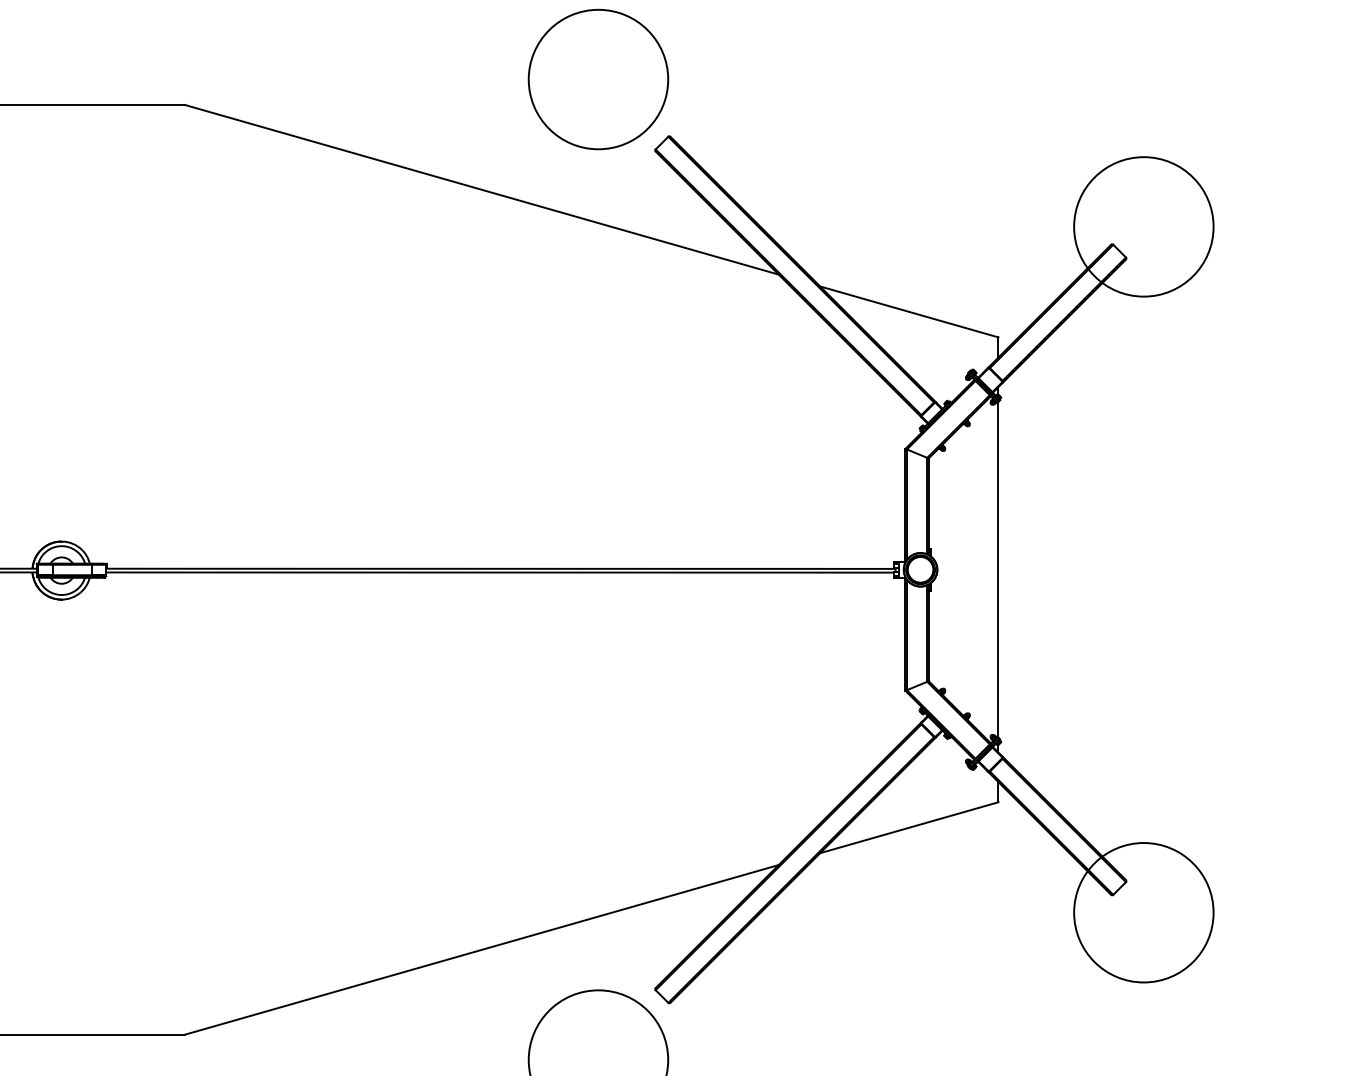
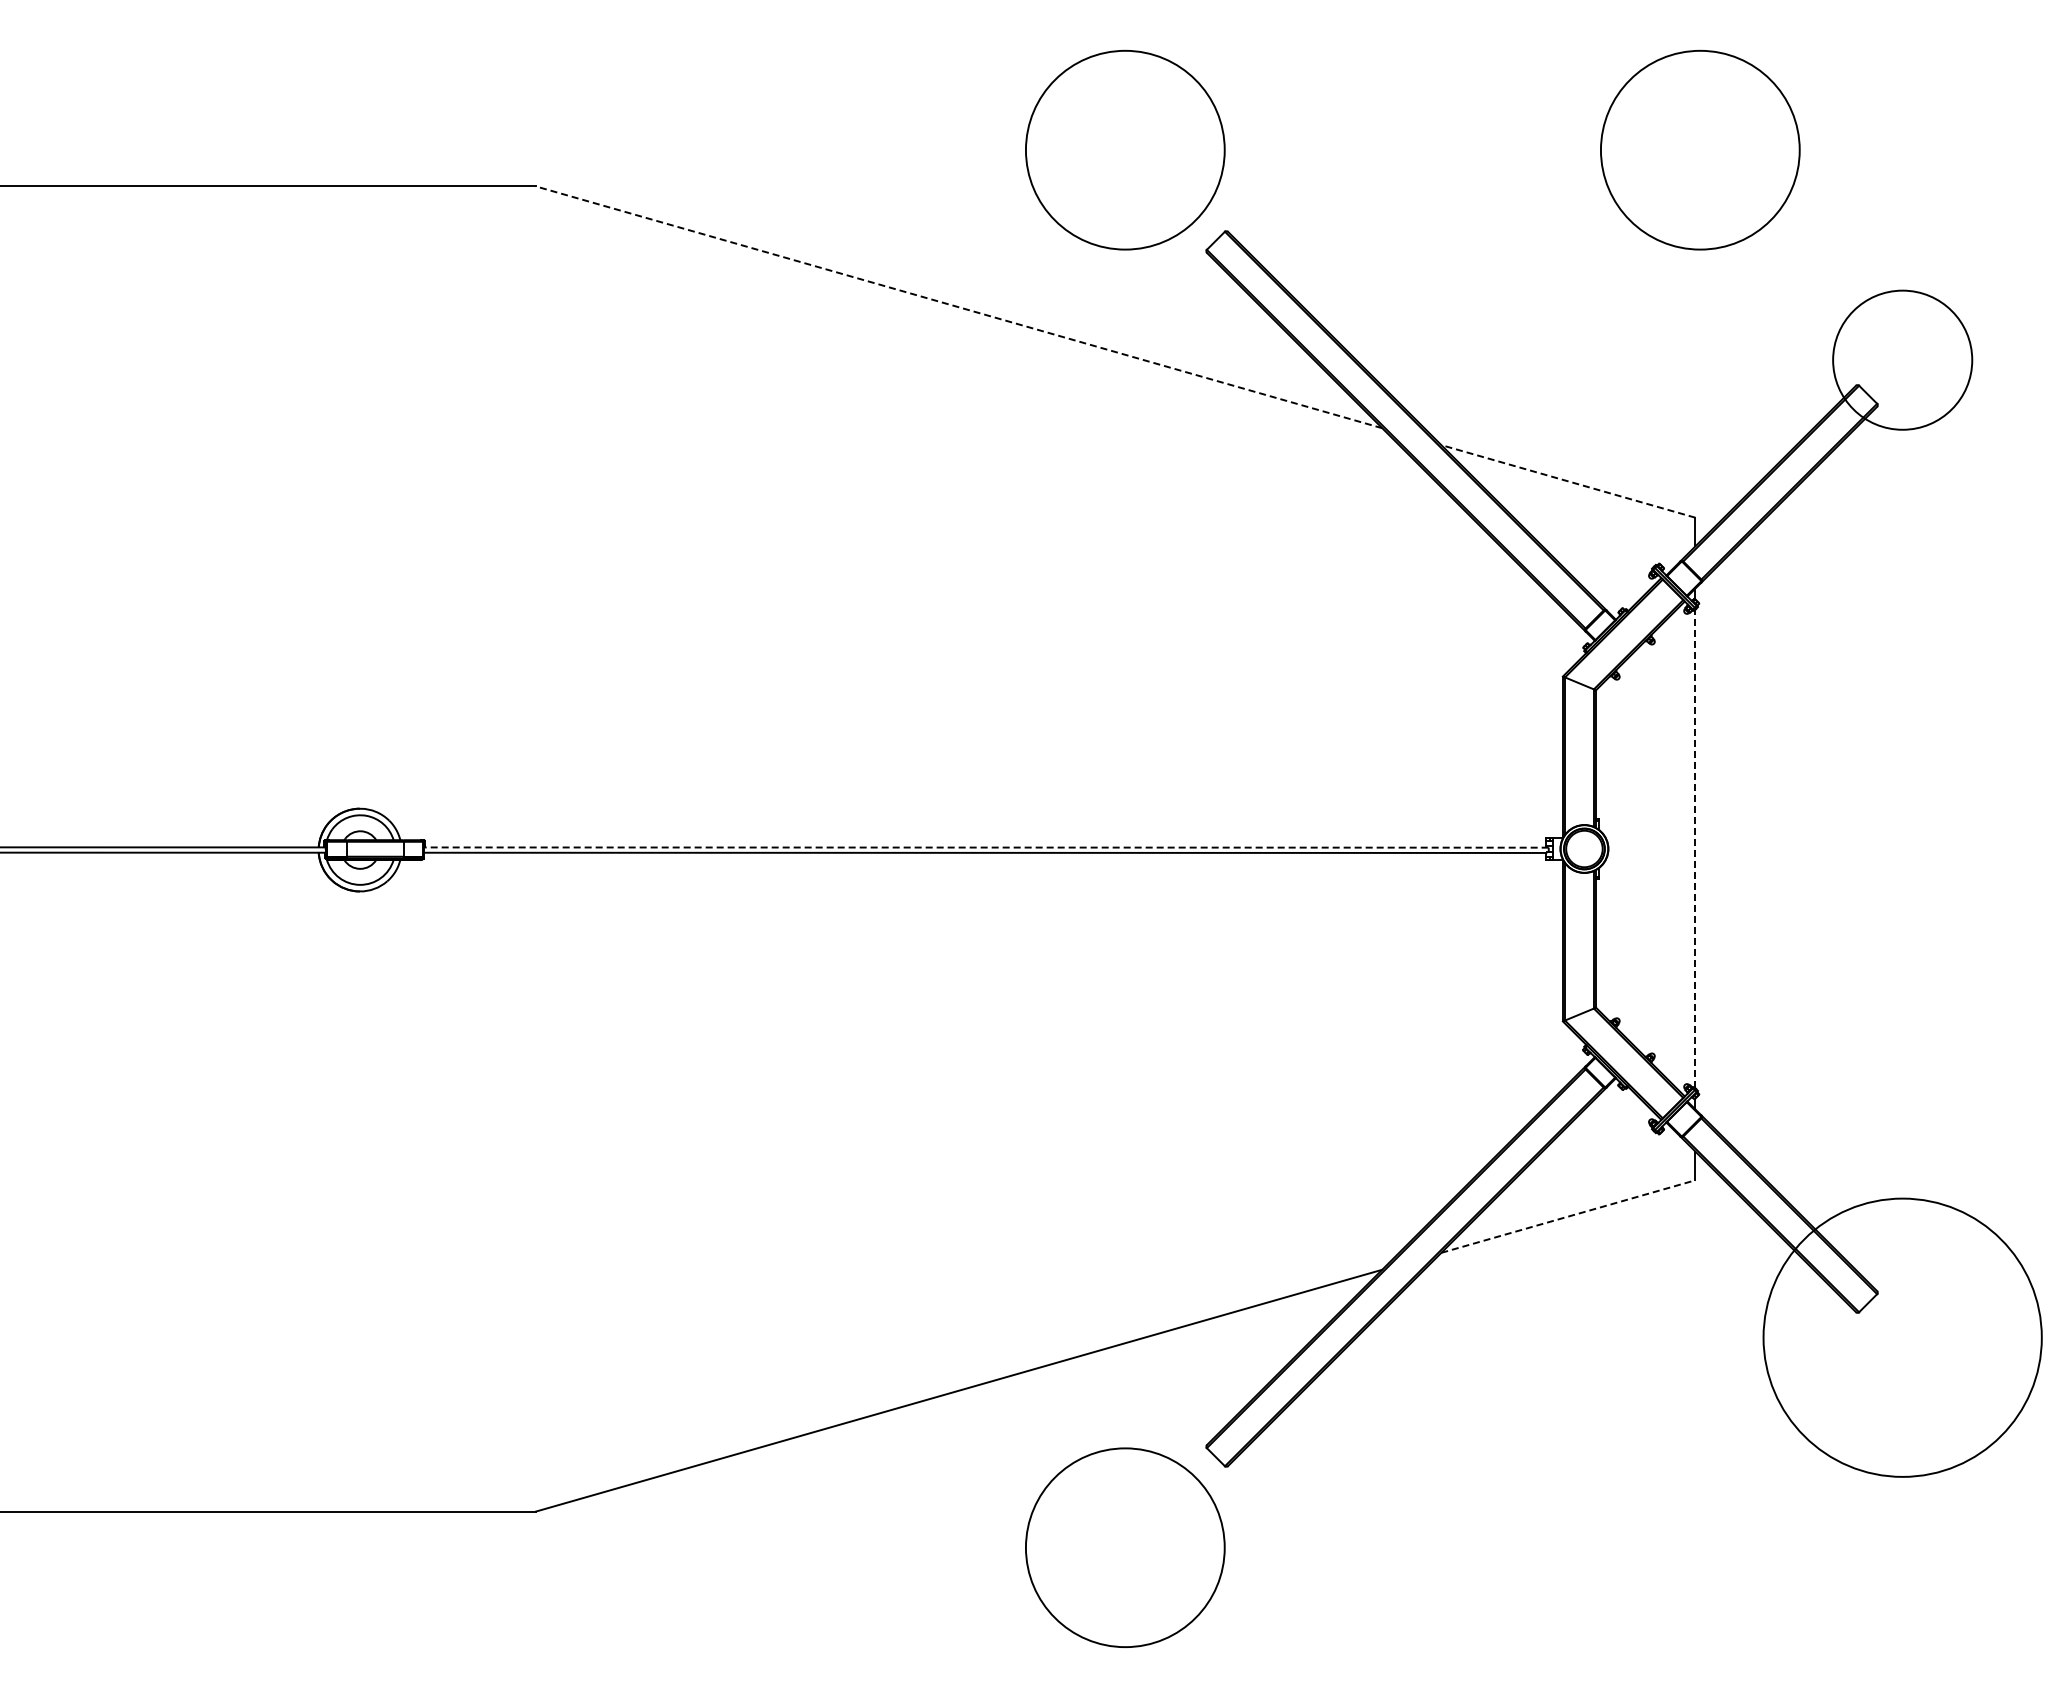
circle: (1002, 79) -> (1700, 149), added
line: (481, 189) -> (958, 307), solid -> dashed
circle: (1143, 226) -> (1902, 359), size x0.7
line: (908, 311) -> (1567, 481), solid -> dashed
line: (500, 568) -> (985, 847), solid -> dashed
line: (998, 569) -> (1695, 848), solid -> dashed
line: (909, 827) -> (1568, 1216), solid -> dashed
circle: (1143, 912) -> (1902, 1337), size x1.4

